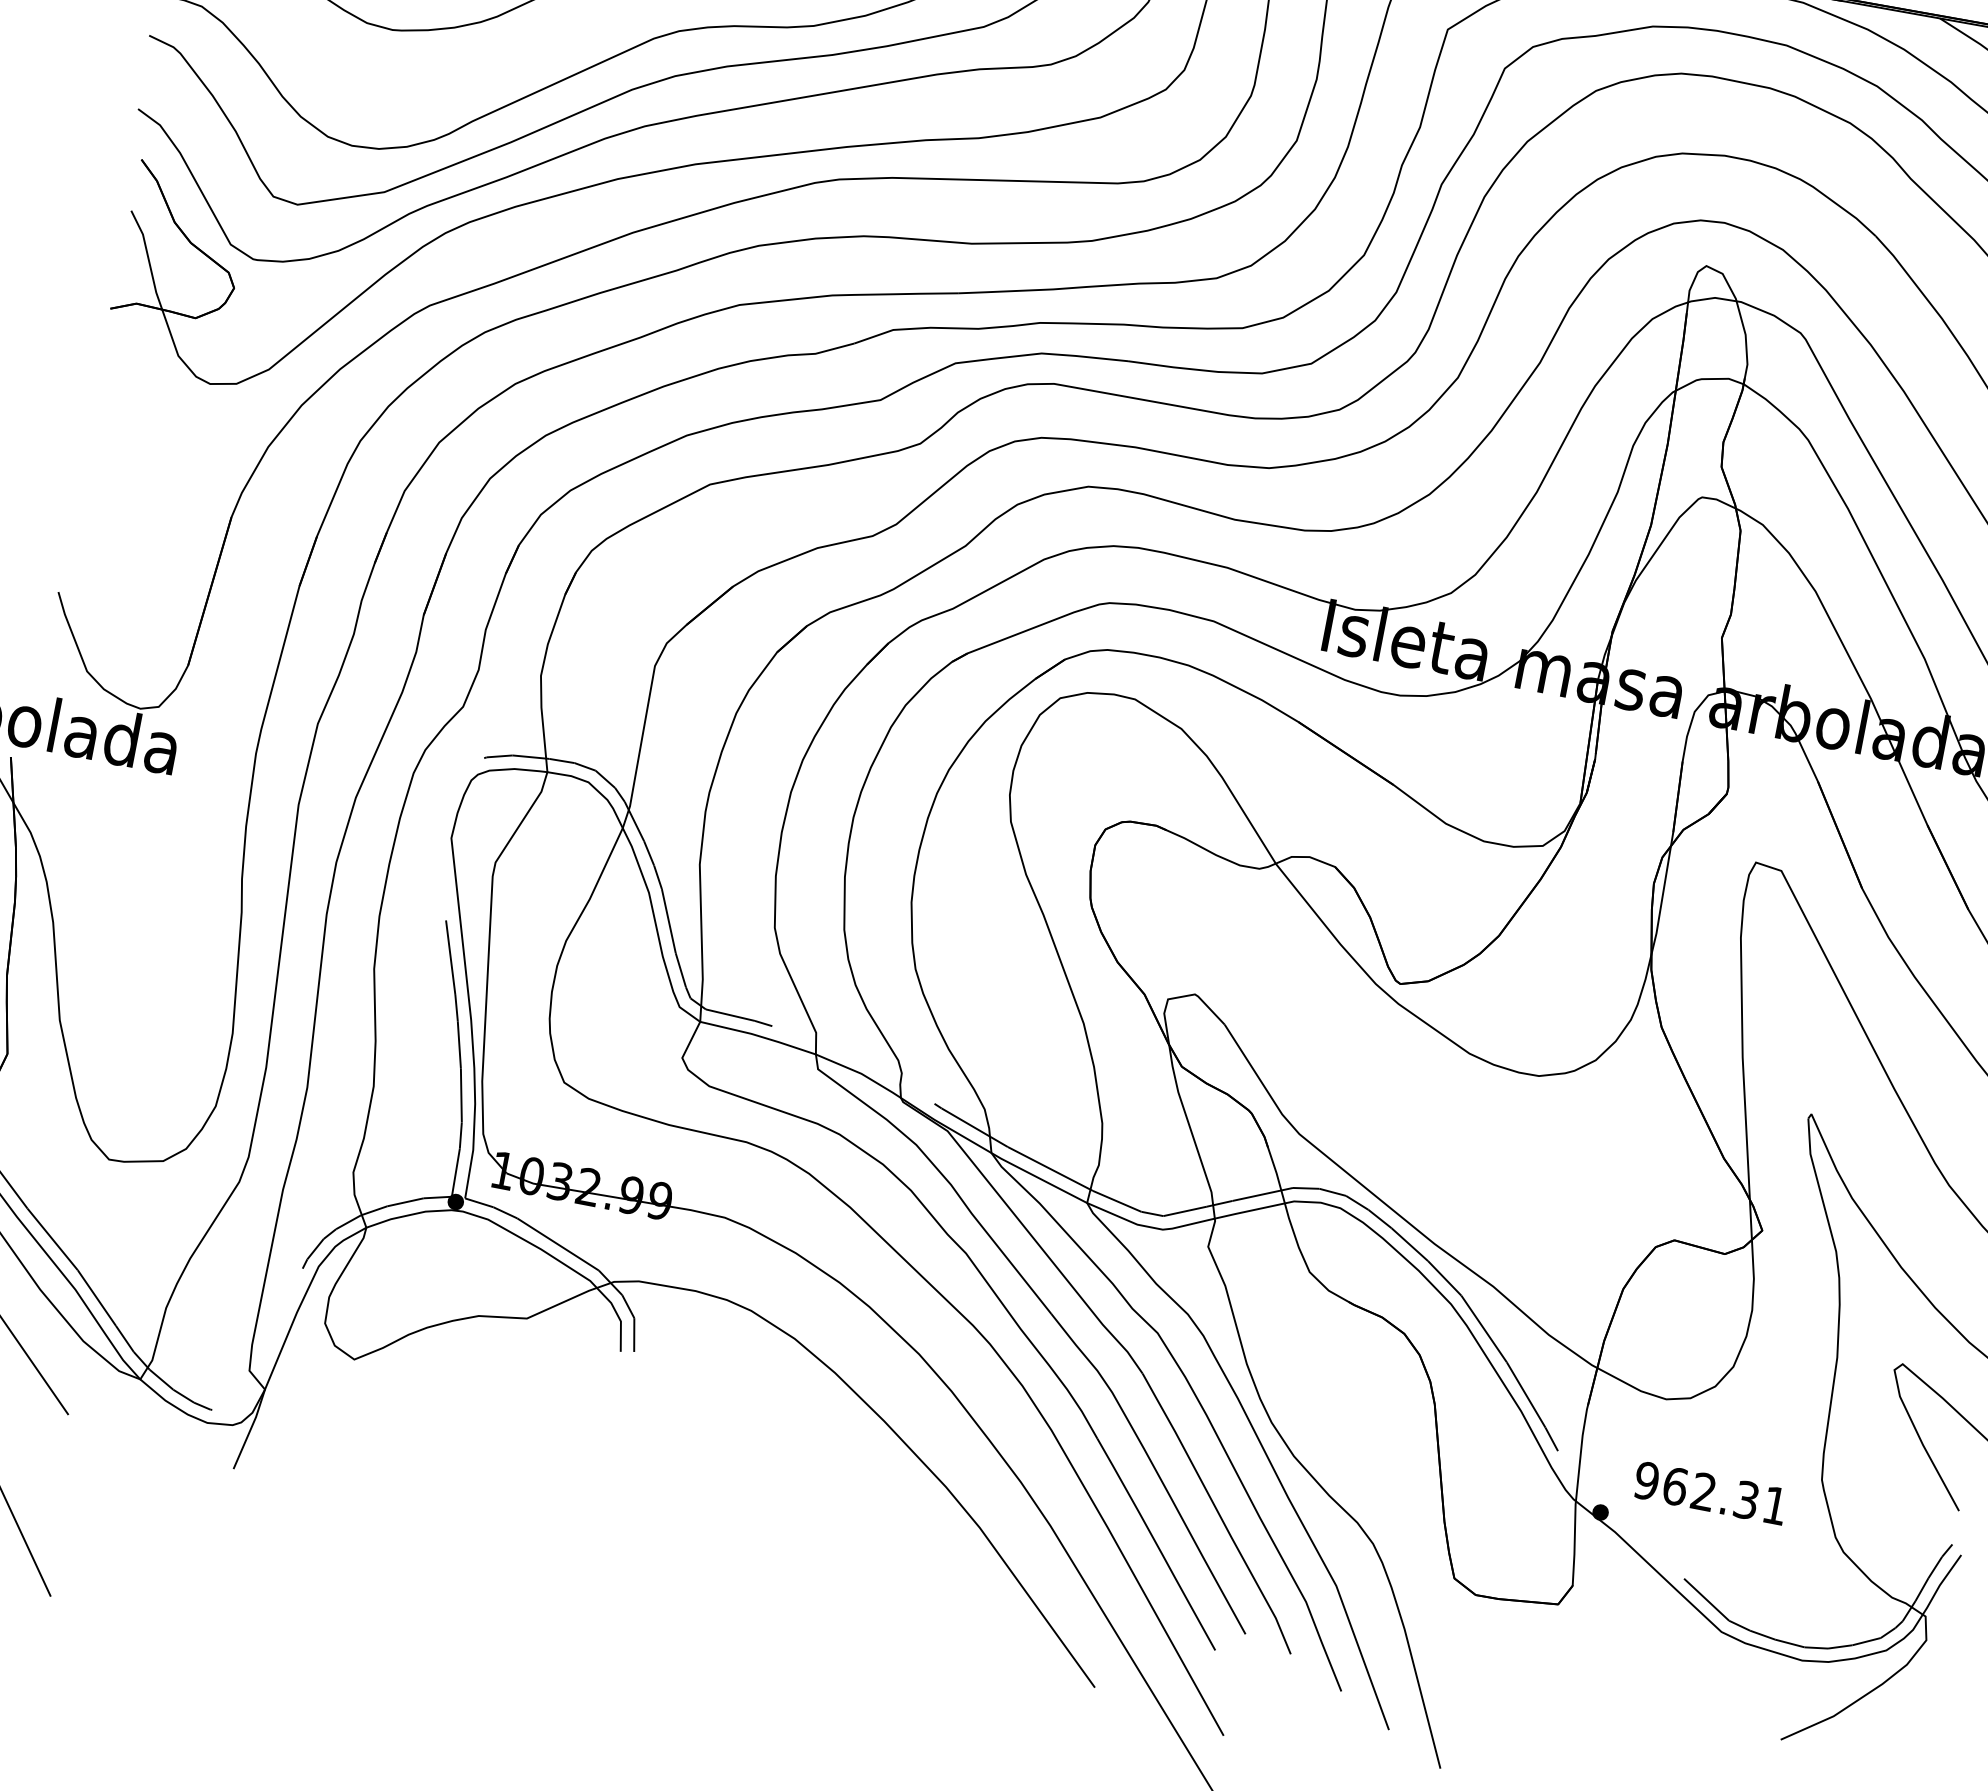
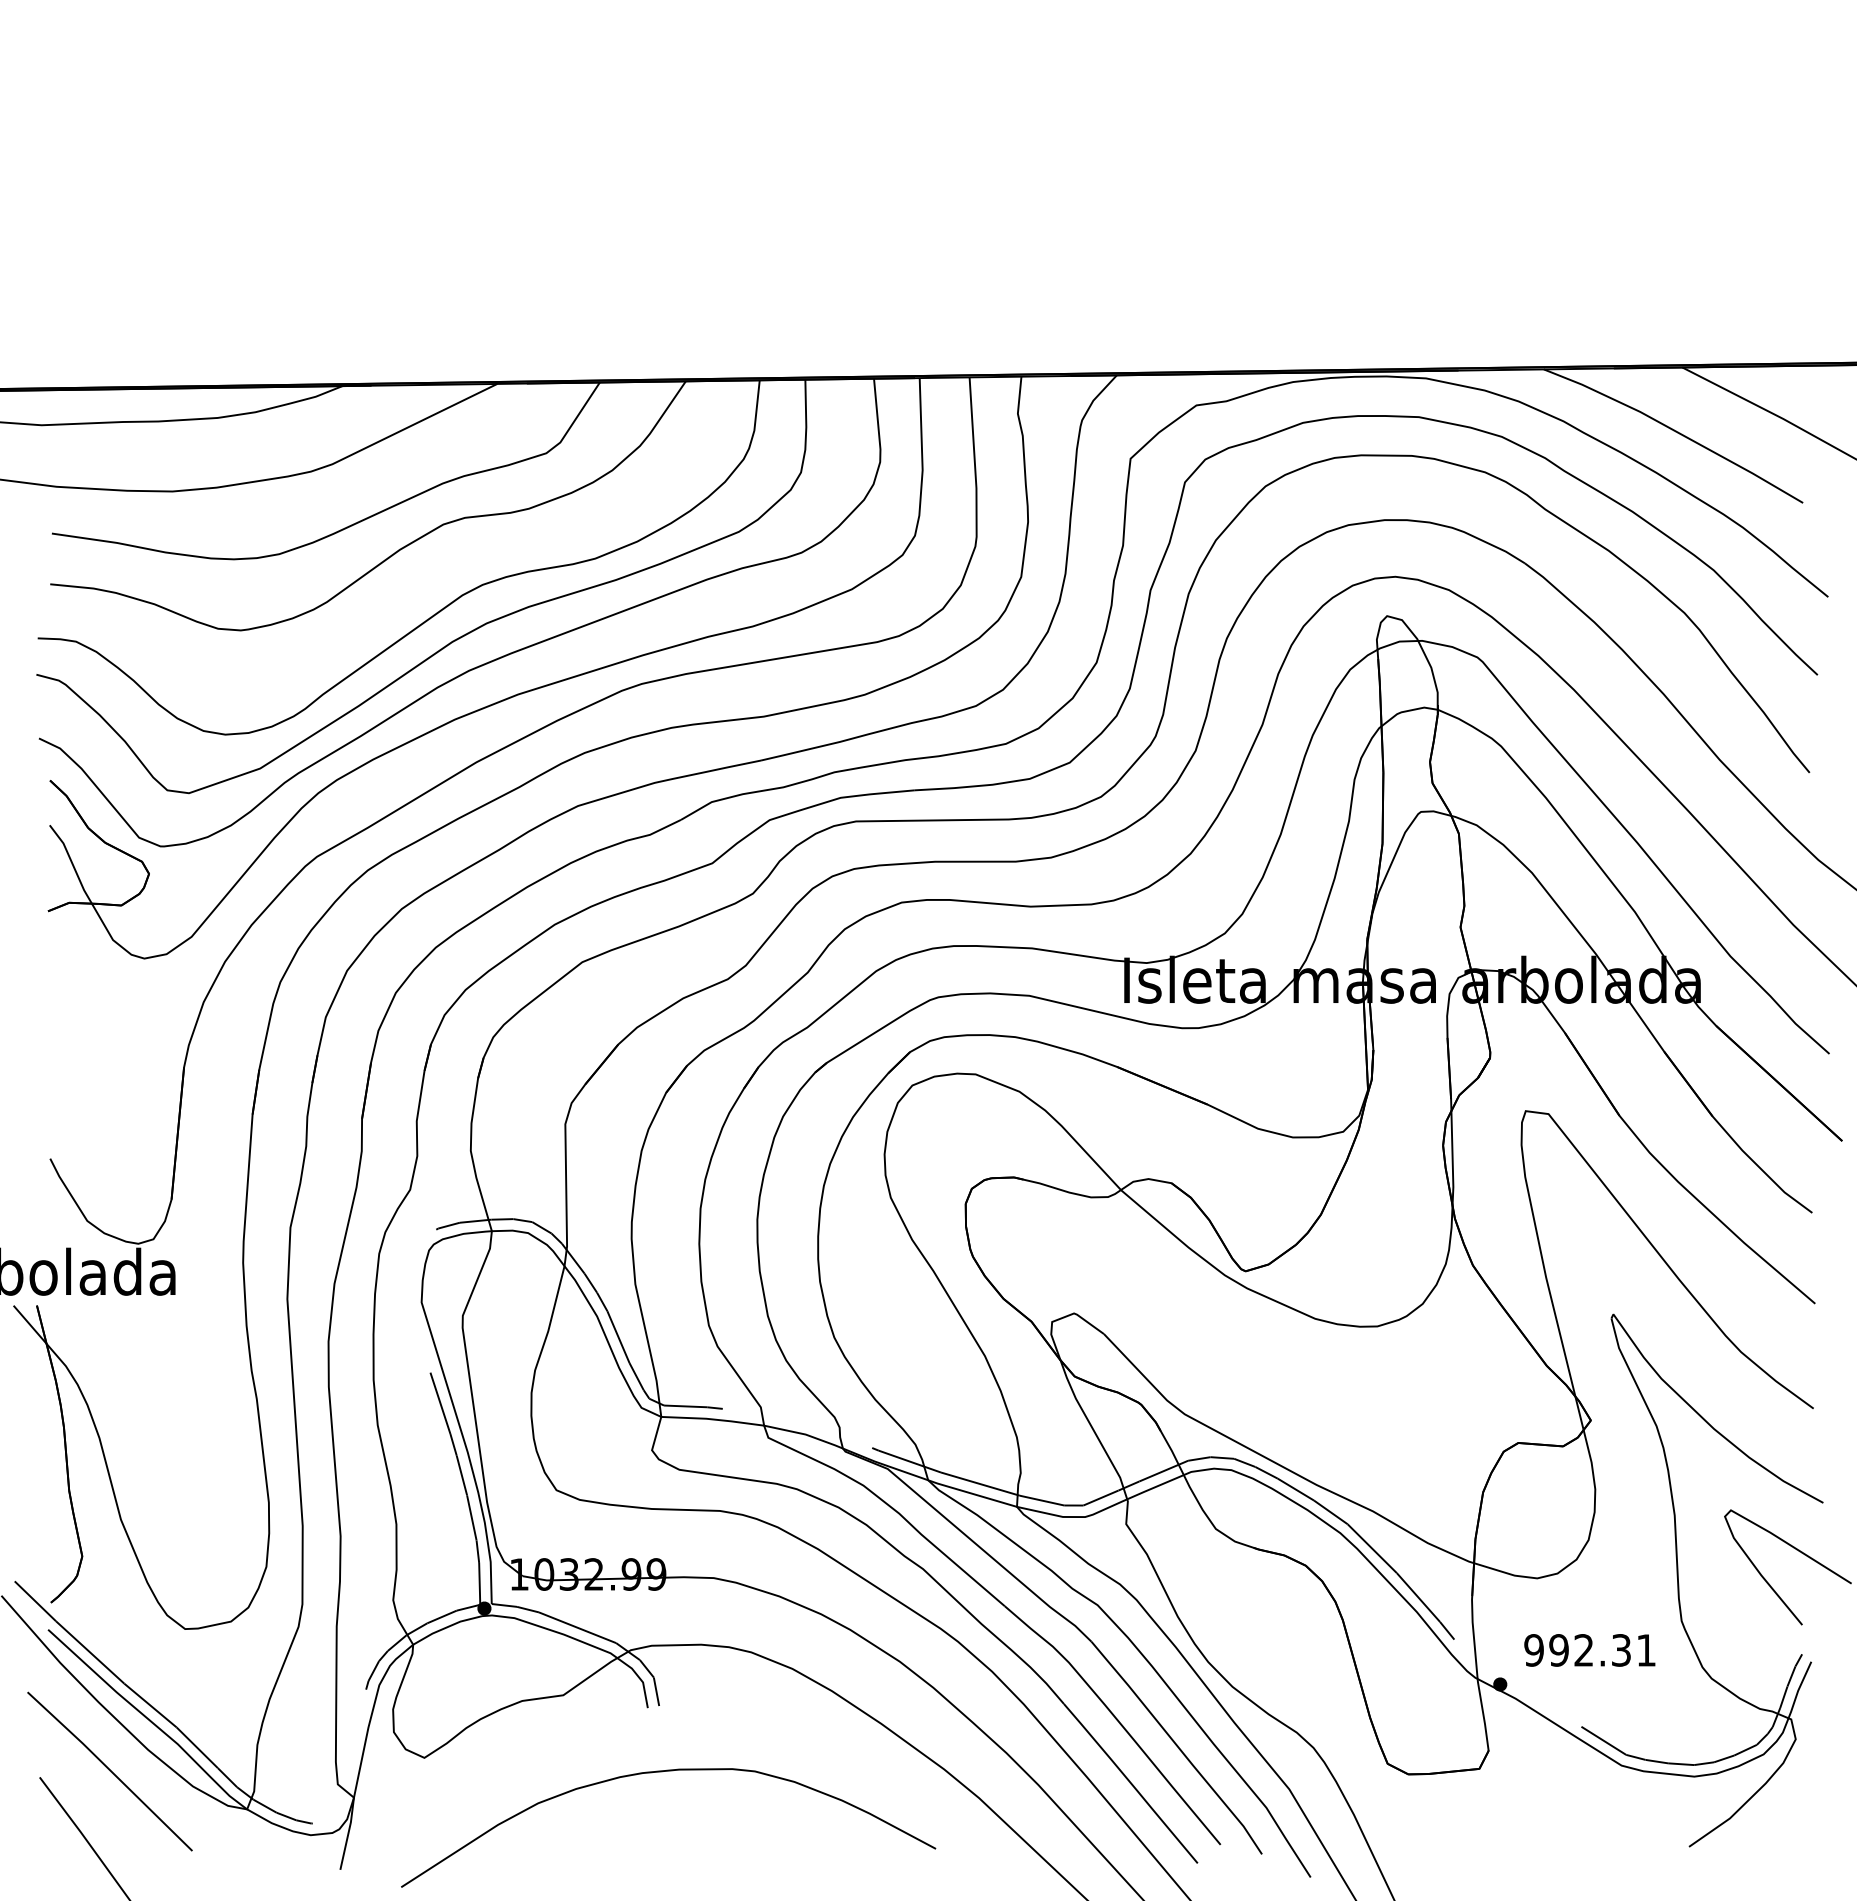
curve: (623, 1428) -> (662, 1772), added
text: (1675, 1486) -> (1559, 1650), 962.31 -> 992.31

